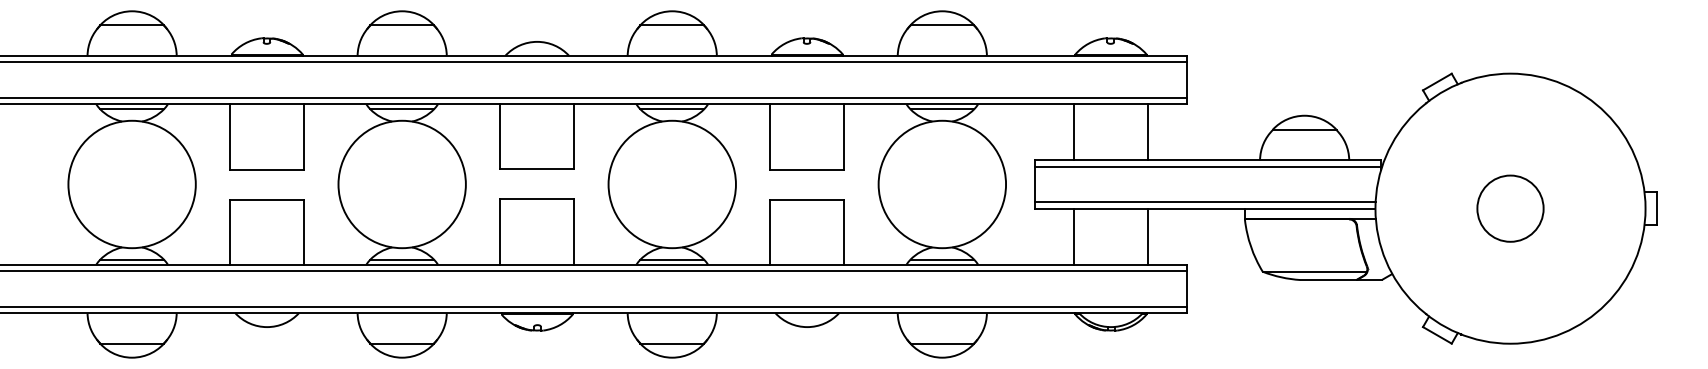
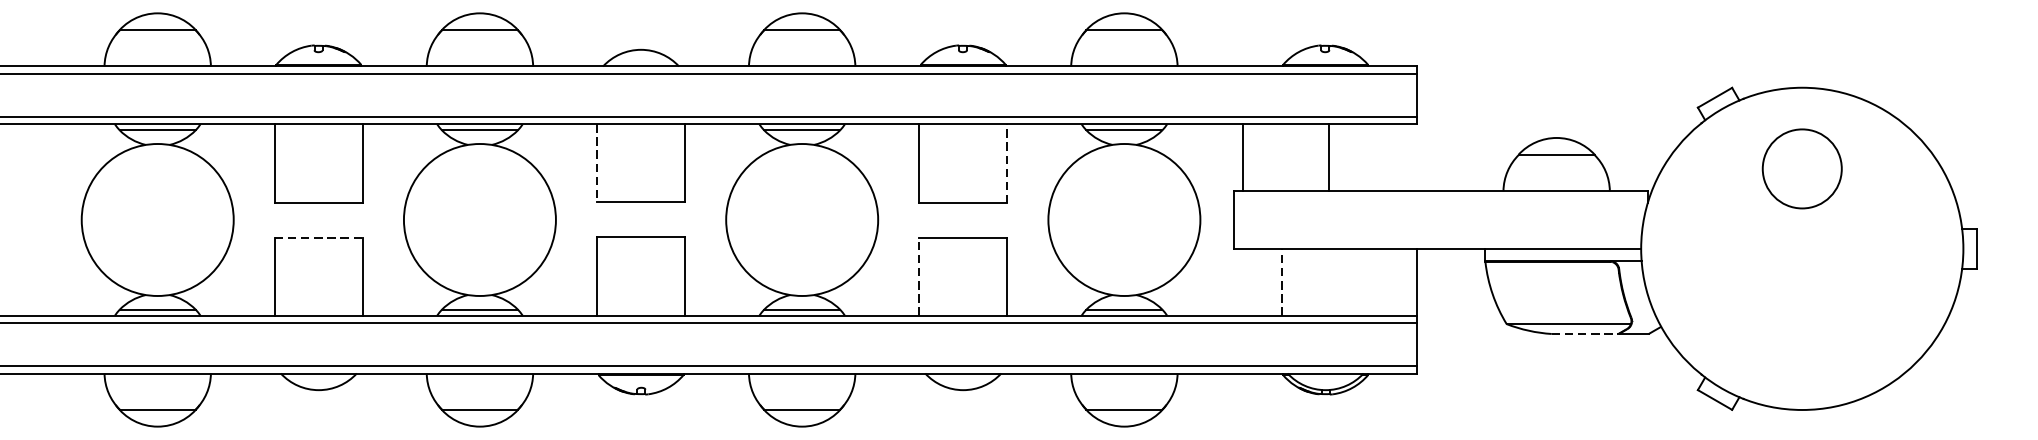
line: (1074, 132) -> (1243, 157), moved
line: (1147, 132) -> (1328, 157), moved
line: (500, 136) -> (597, 162), solid -> dashed
line: (844, 136) -> (1007, 162), solid -> dashed
line: (1207, 166) -> (1440, 198), removed
line: (267, 199) -> (319, 237), solid -> dashed
line: (1204, 202) -> (1437, 241), removed
circle: (1510, 208) -> (1802, 168), moved
line: (770, 232) -> (919, 277), solid -> dashed
line: (1074, 236) -> (1282, 282), solid -> dashed
line: (1147, 236) -> (1416, 282), moved
line: (1328, 280) -> (1585, 334), solid -> dashed

